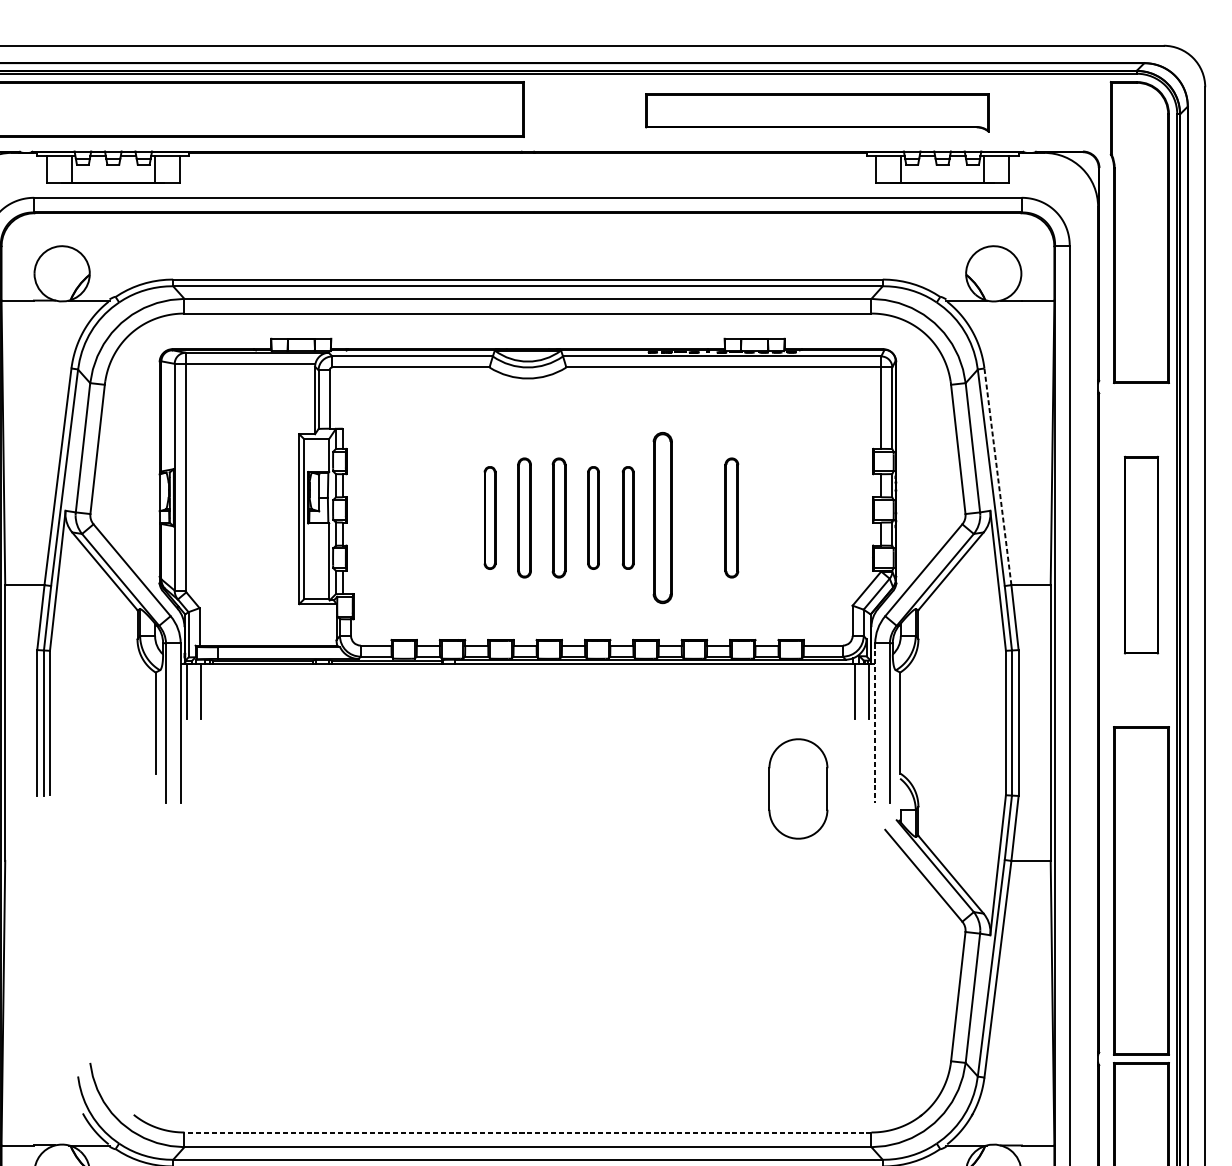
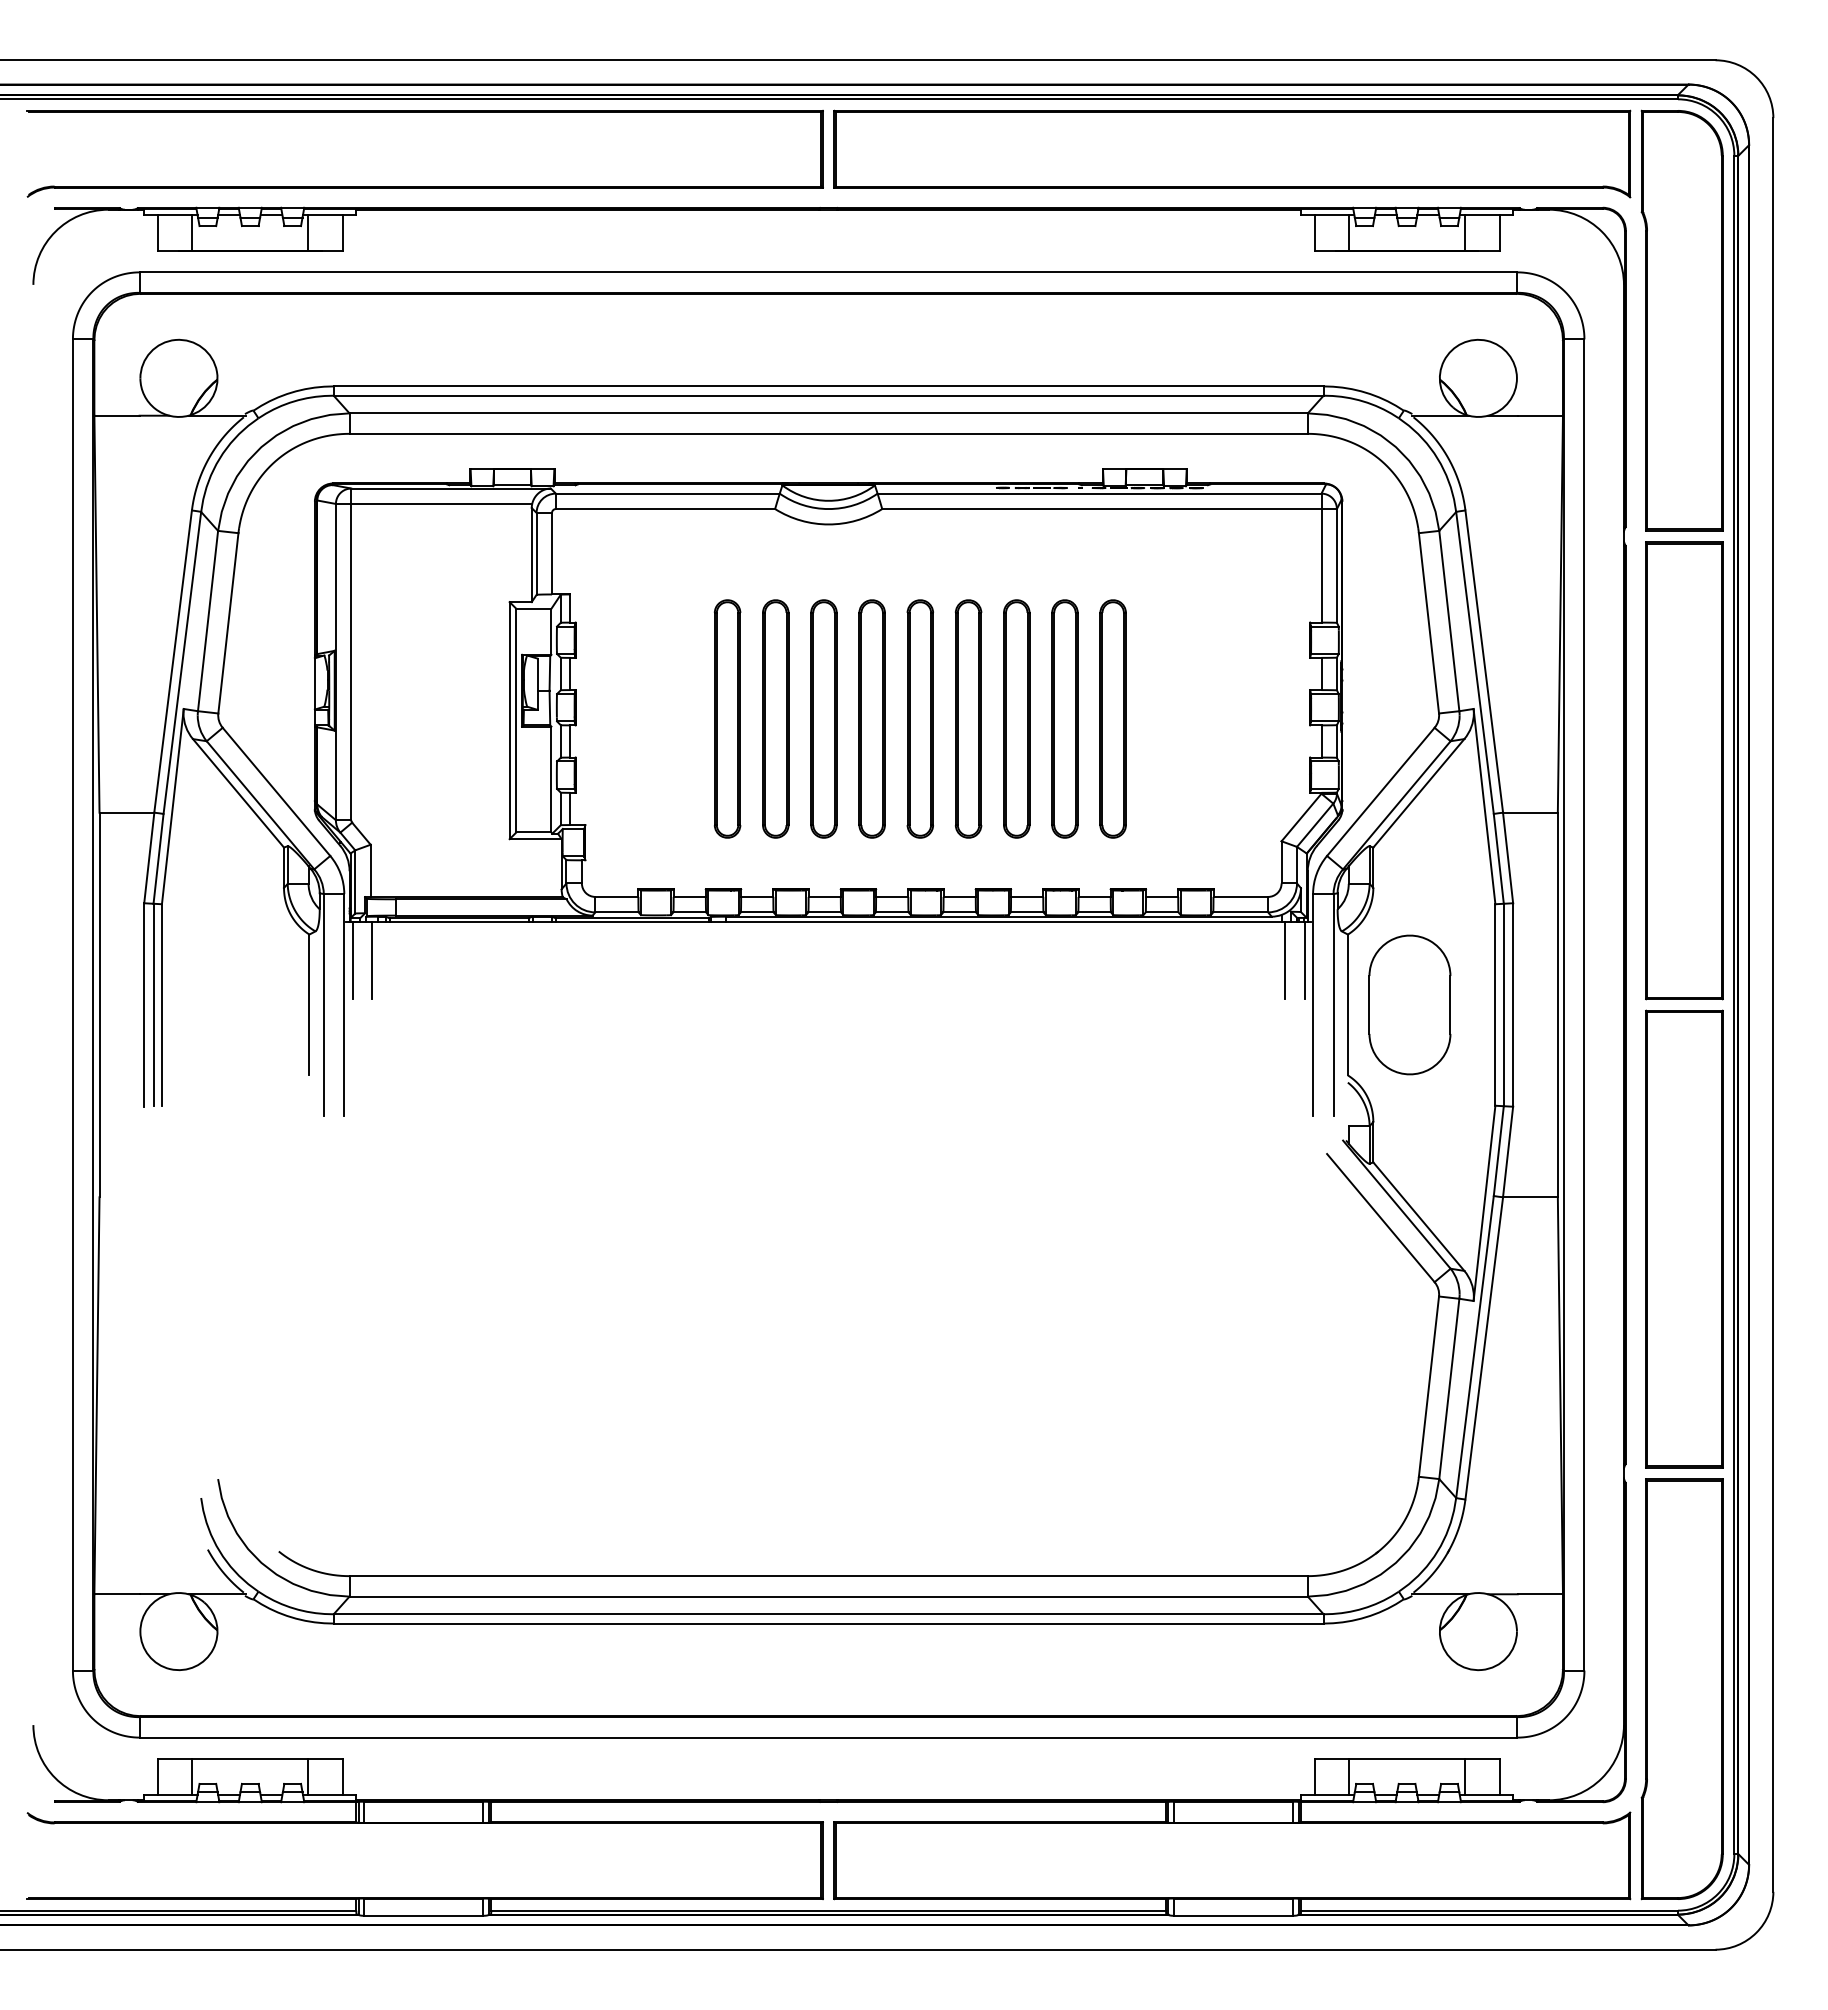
part: (817, 112) -> (1232, 153), size x1.67
line: (998, 476) -> (1484, 661), dashed -> solid
part: (455, 517) -> (727, 718), added
part: (489, 517) -> (775, 718), size x1.67
part: (524, 517) -> (823, 718), size x1.43
part: (558, 517) -> (871, 718), size x1.43
part: (593, 517) -> (919, 718), size x1.67
part: (628, 517) -> (968, 718), size x1.67
part: (697, 517) -> (1064, 718), added
part: (731, 517) -> (1112, 718), size x1.43
part: (1141, 554) -> (1684, 770), size x1.67
line: (875, 722) -> (1313, 1004), dashed -> solid
part: (798, 788) -> (1409, 1004), moved
line: (527, 1132) -> (828, 1576), dashed -> solid

